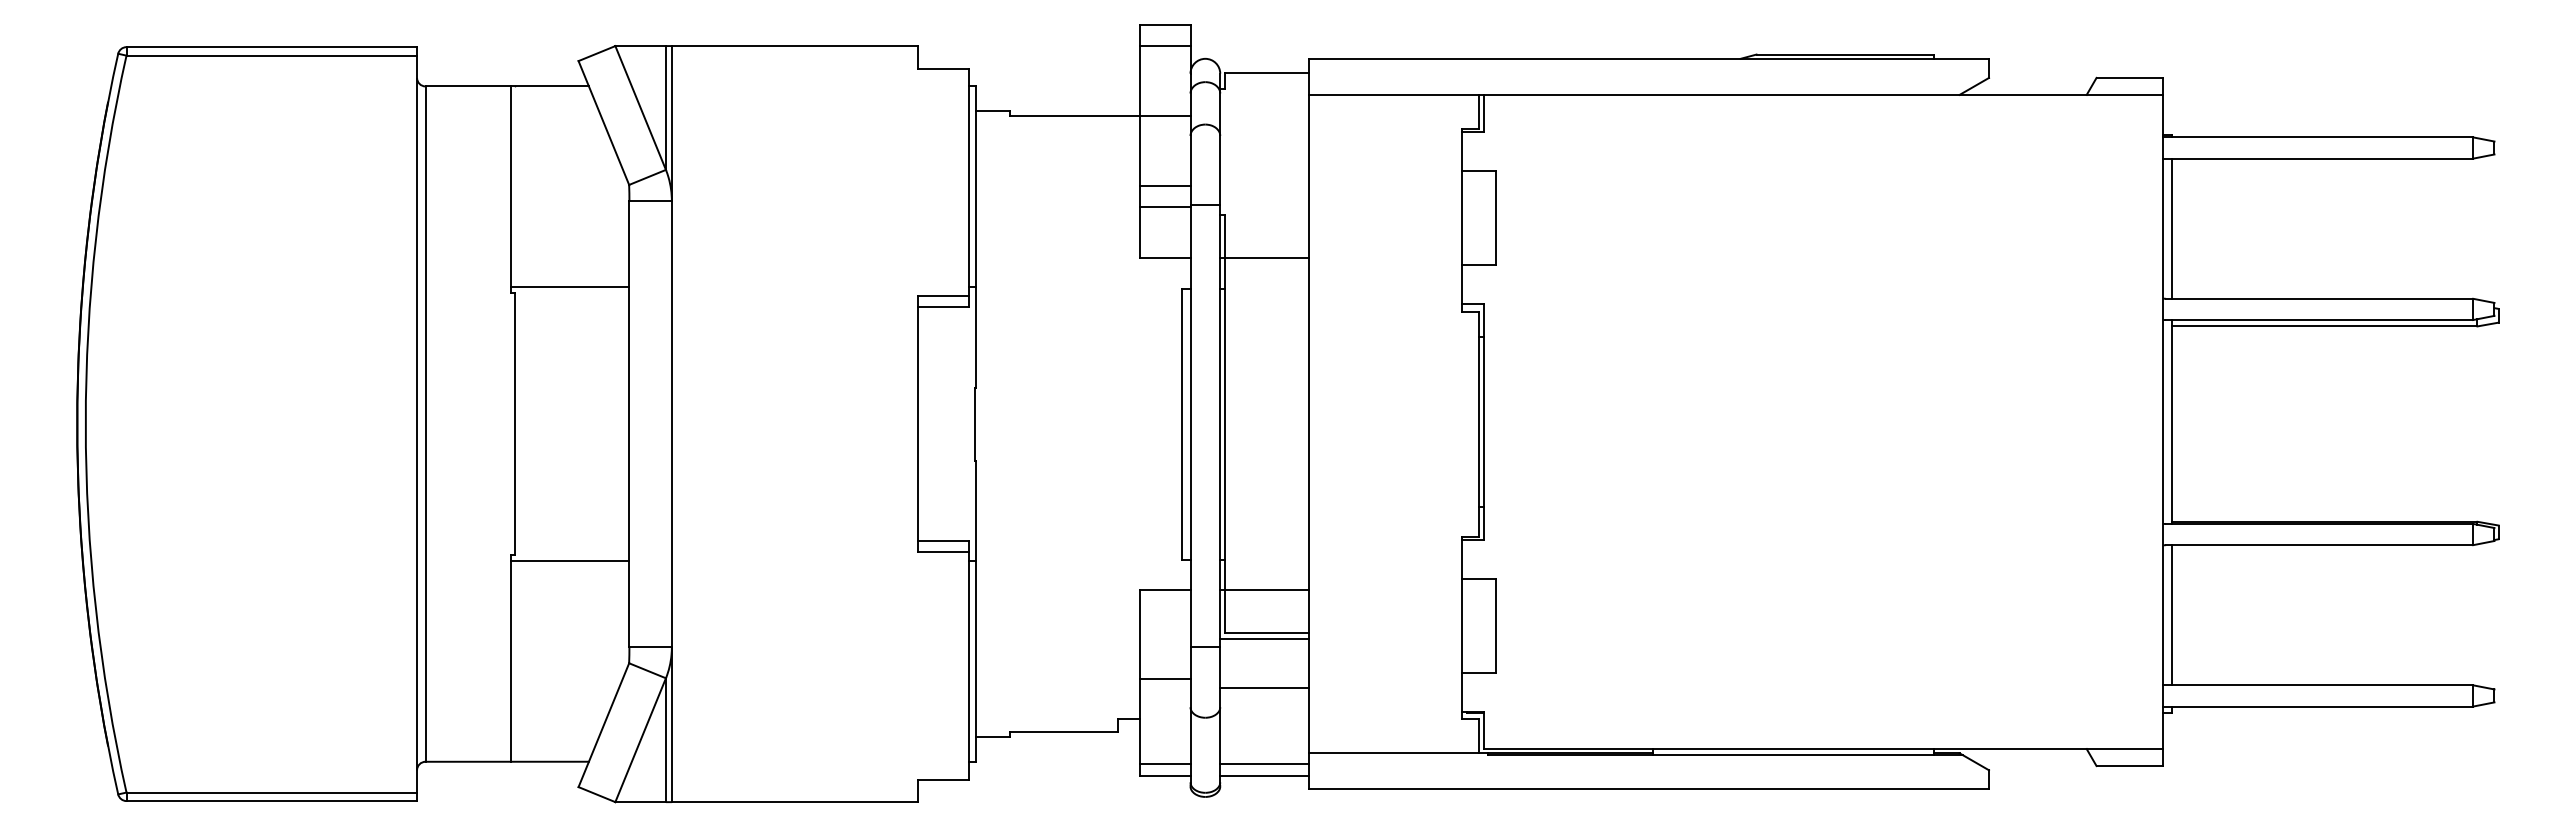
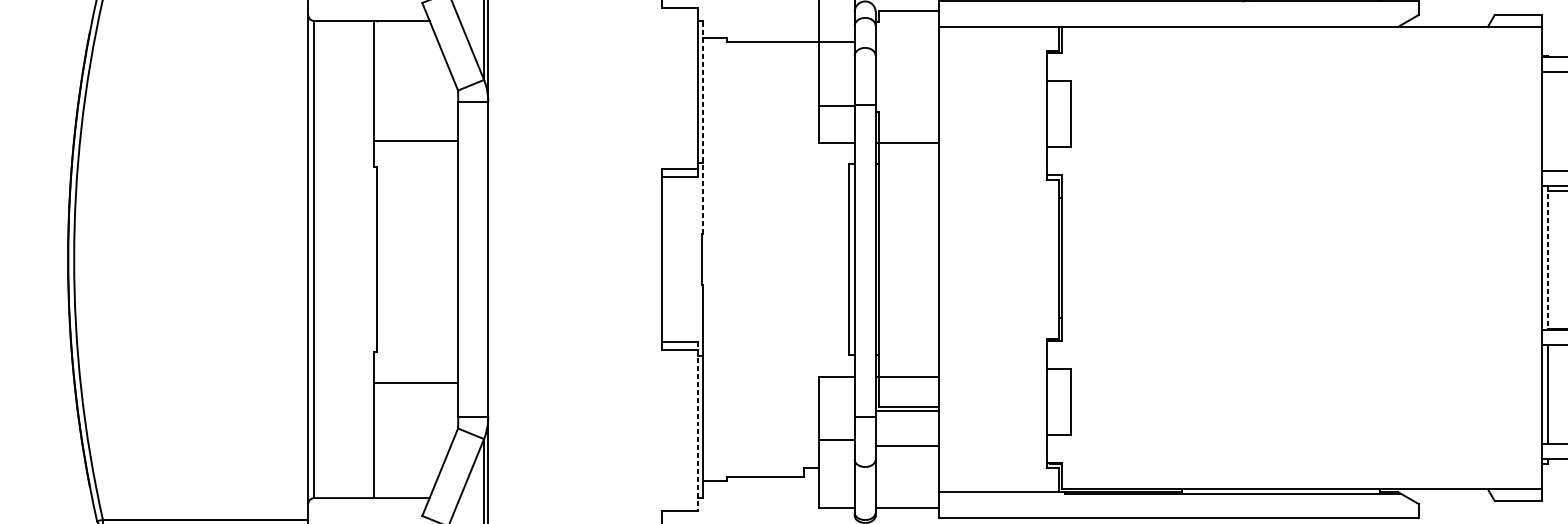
line: (1164, 186) -> (836, 91), removed
line: (2171, 228) -> (1547, 121), removed
line: (976, 237) -> (703, 127), solid -> dashed
line: (569, 287) -> (415, 141), moved
line: (2171, 421) -> (1547, 257), solid -> dashed
line: (569, 560) -> (415, 382), moved
line: (969, 660) -> (698, 426), solid -> dashed
line: (1164, 763) -> (836, 499), removed
line: (1264, 763) -> (906, 499), removed

